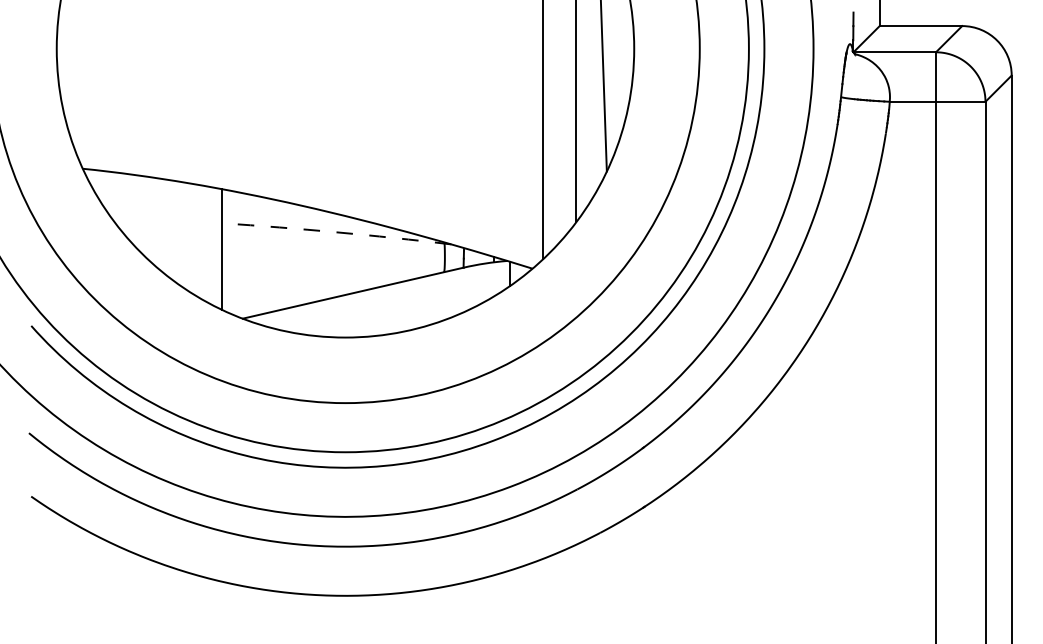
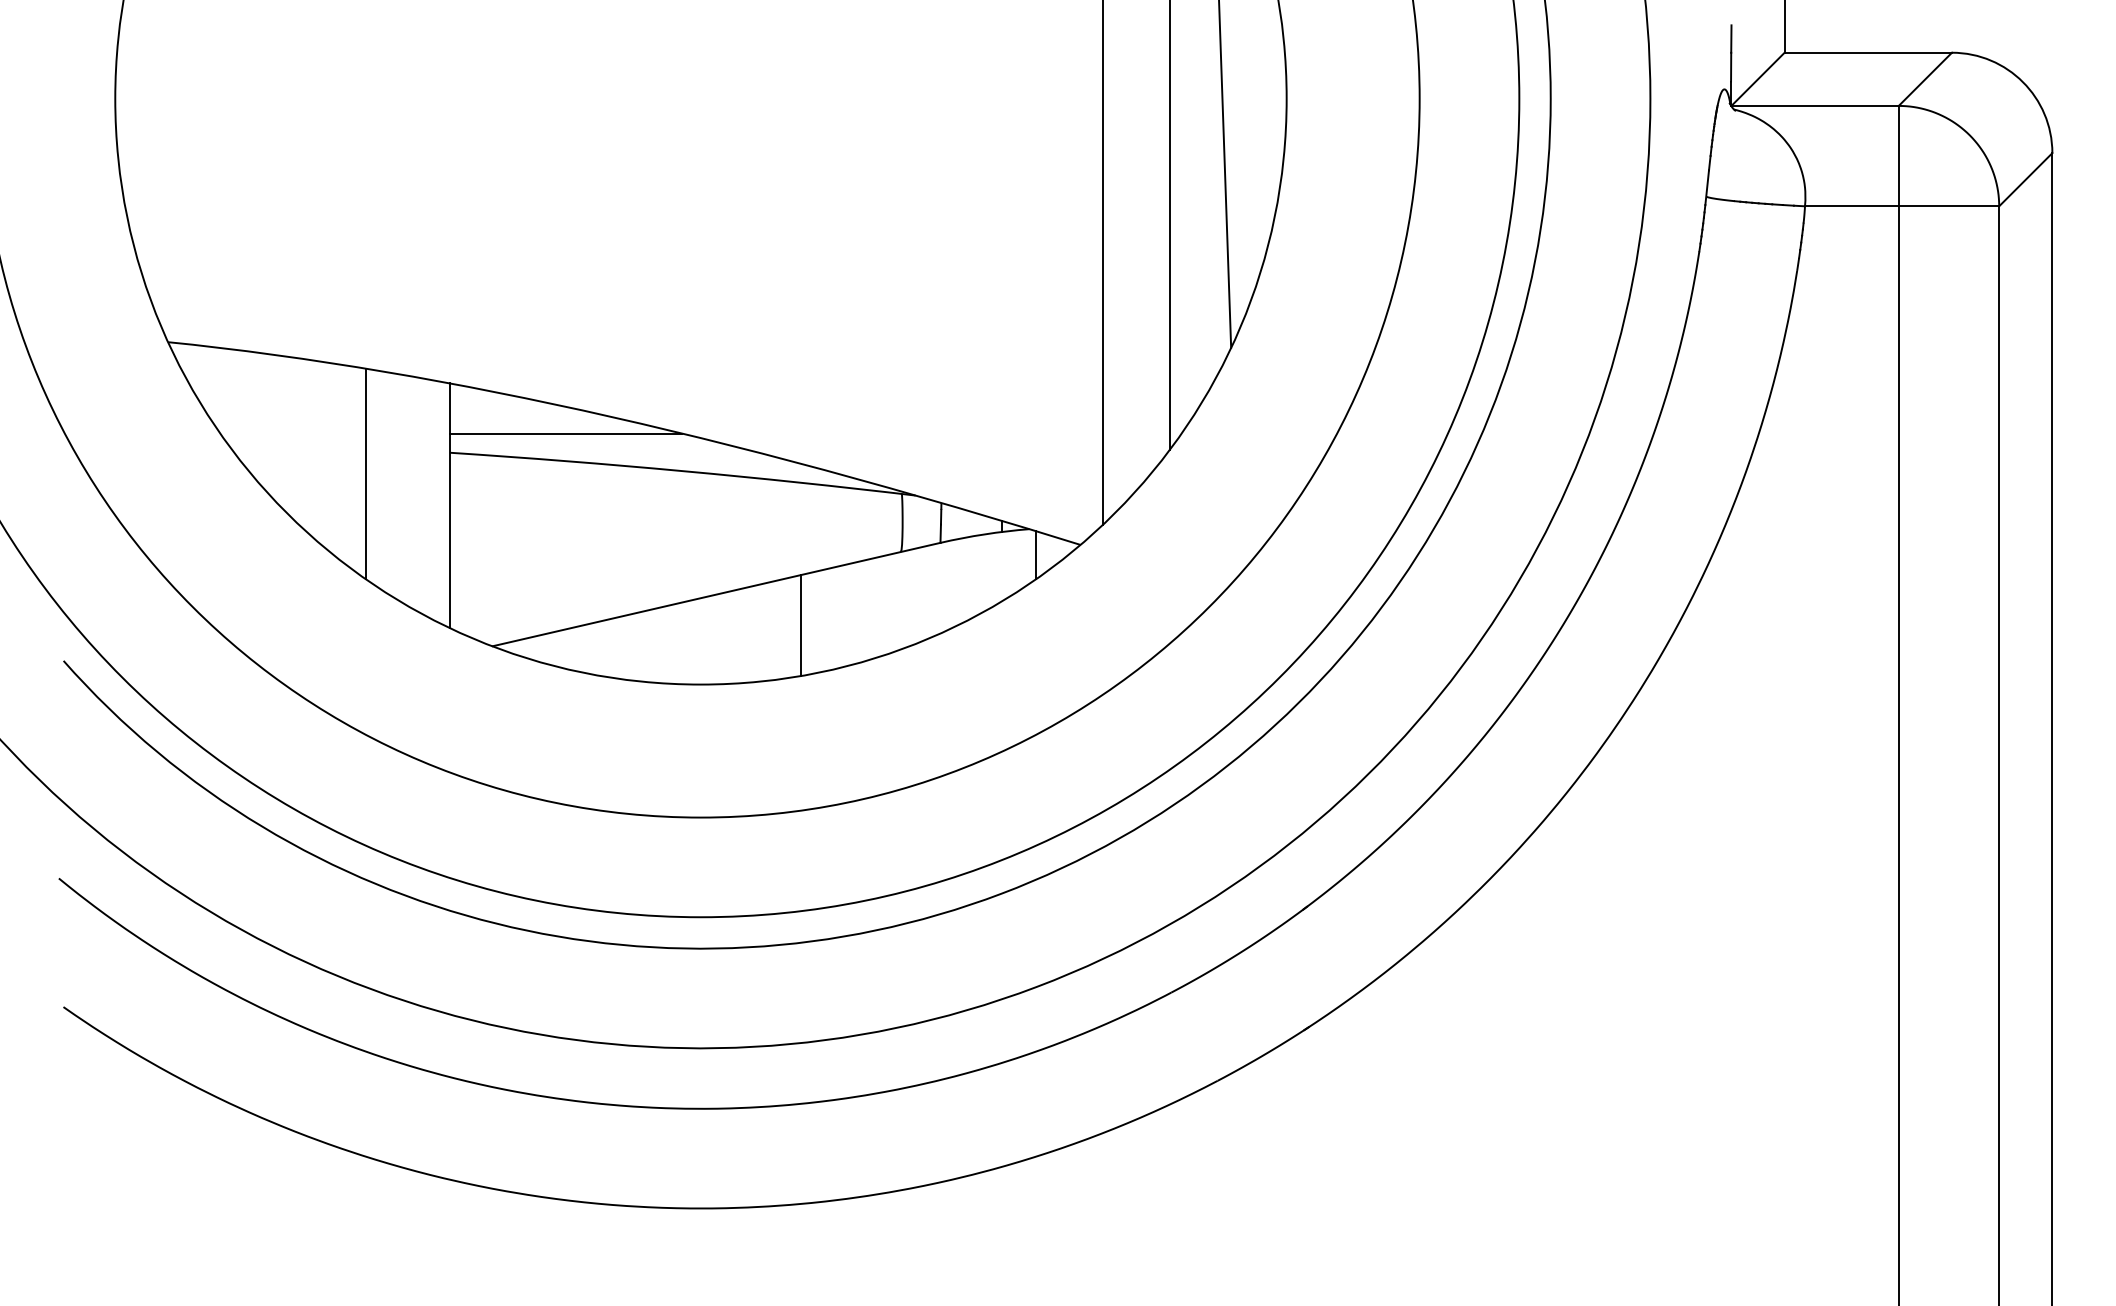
line: (278, 213) -> (565, 432), added
arc: (336, 232) -> (682, 471), dashed -> solid
line: (180, 233) -> (366, 473), added
line: (394, 308) -> (800, 625), added

